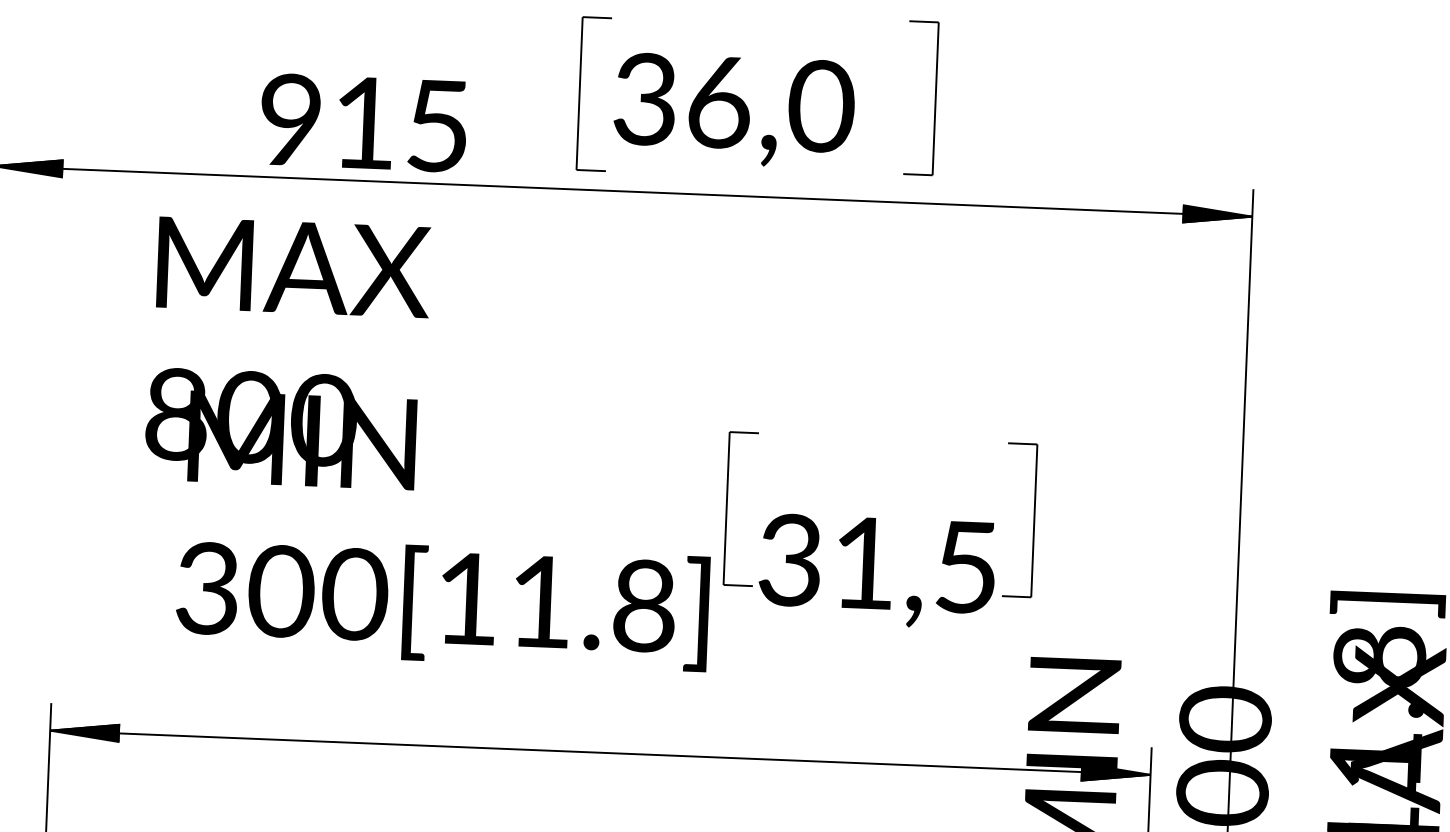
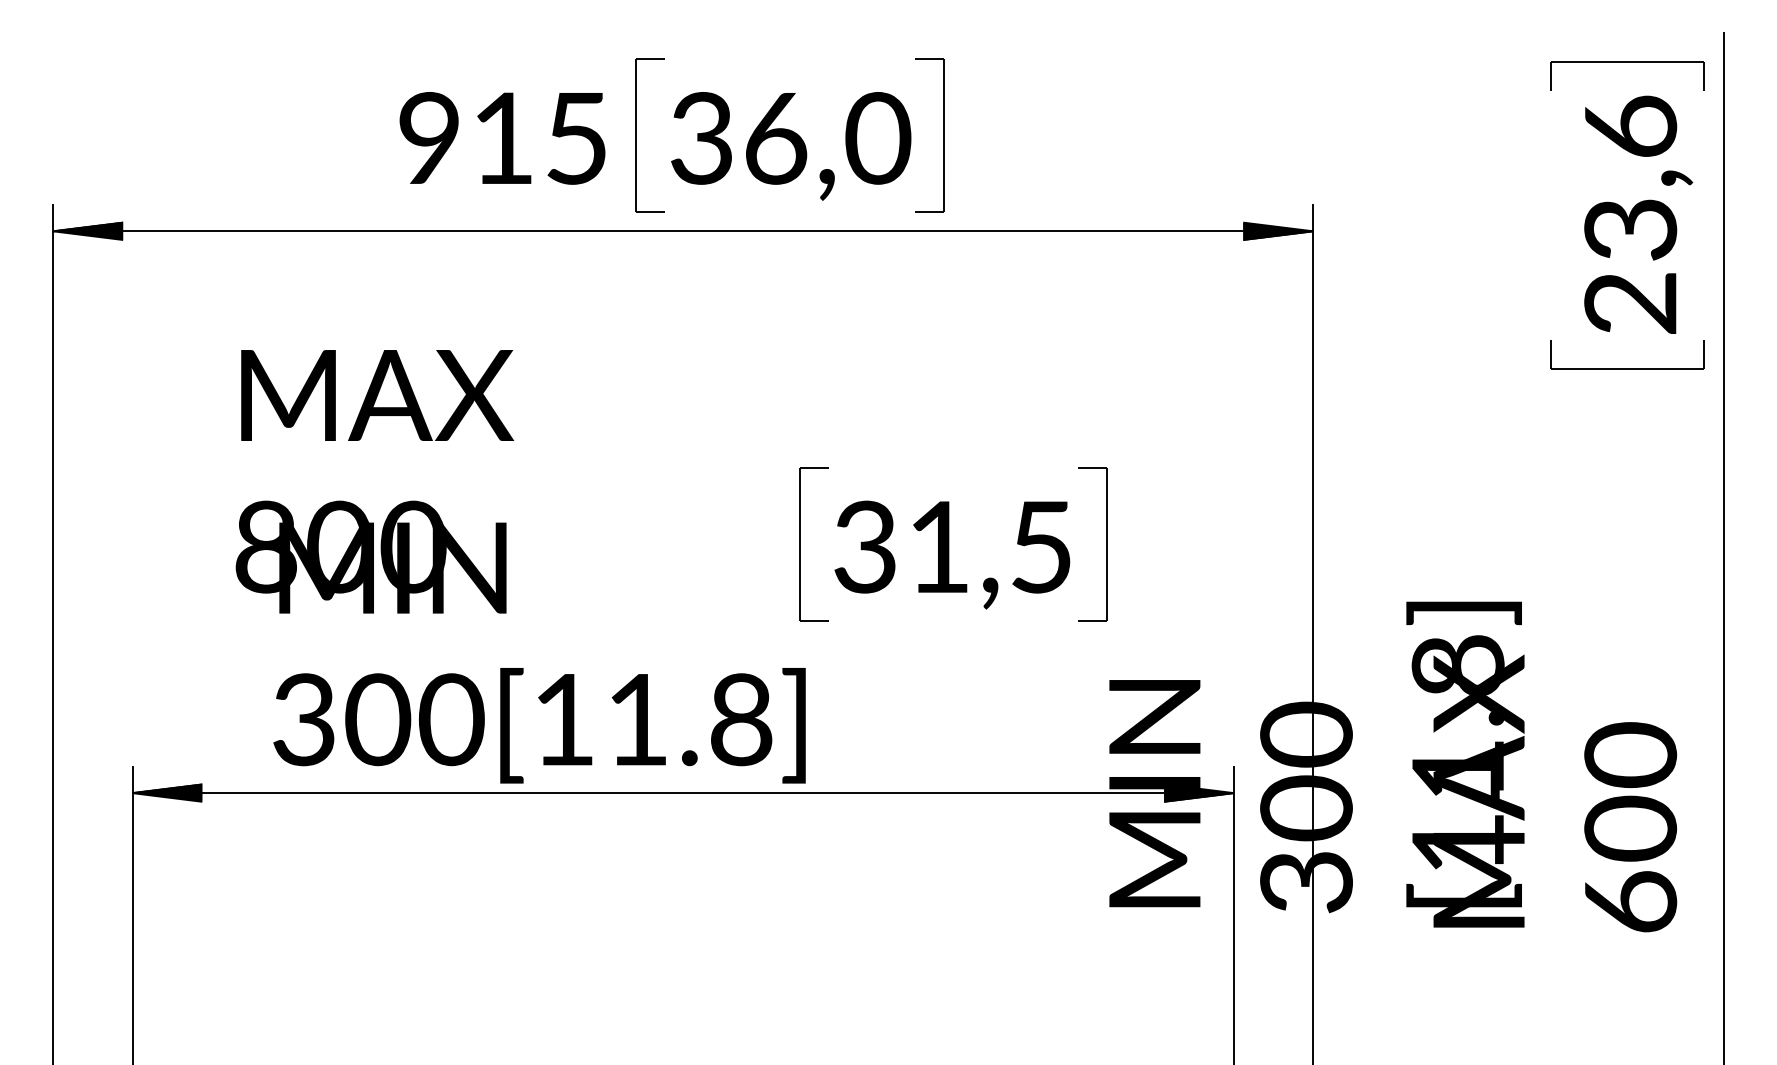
part: (935, 99) -> (943, 135), moved
text: (363, 123) -> (502, 138), moved
text: (429, 444) -> (520, 566), moved
text: (877, 571) -> (952, 554), moved

